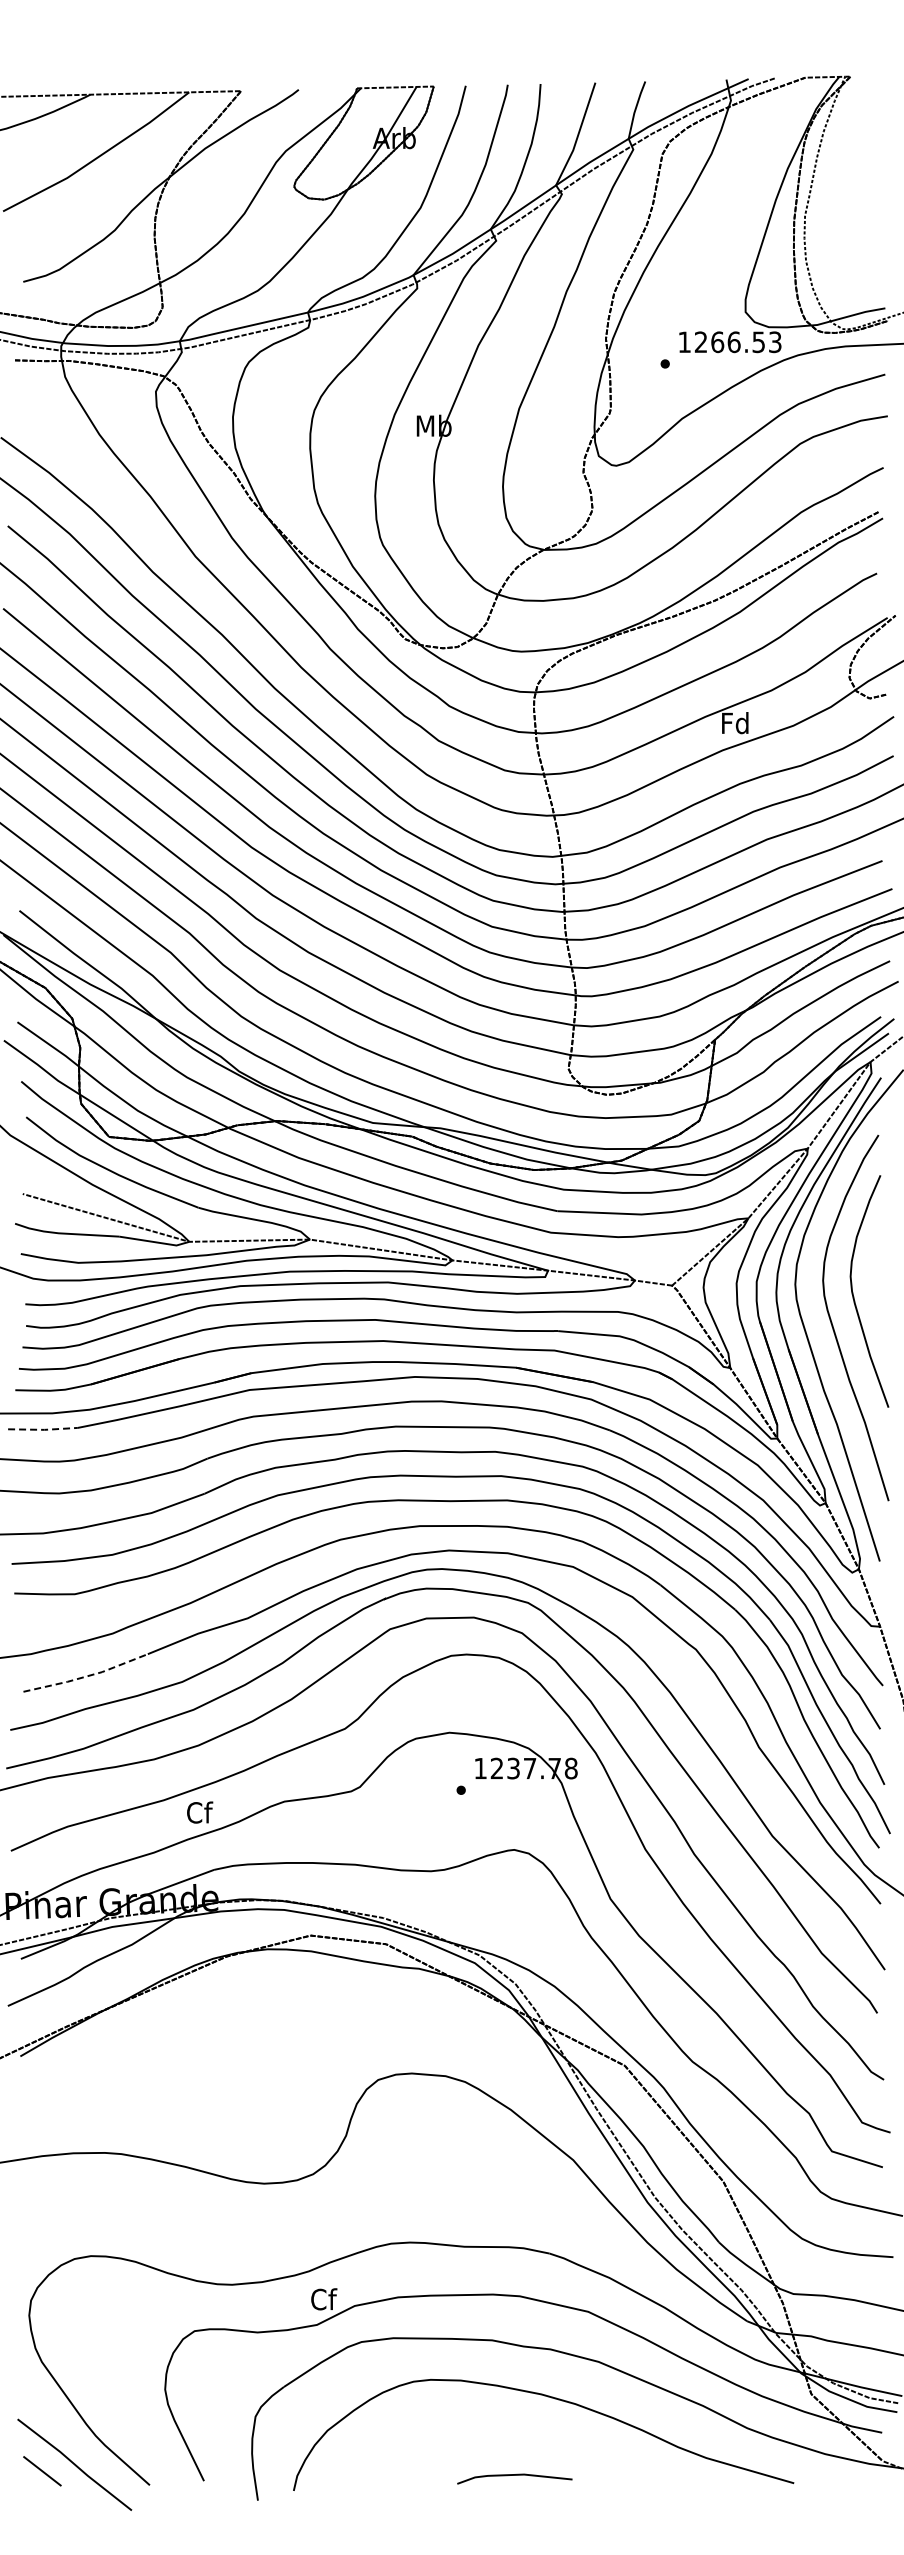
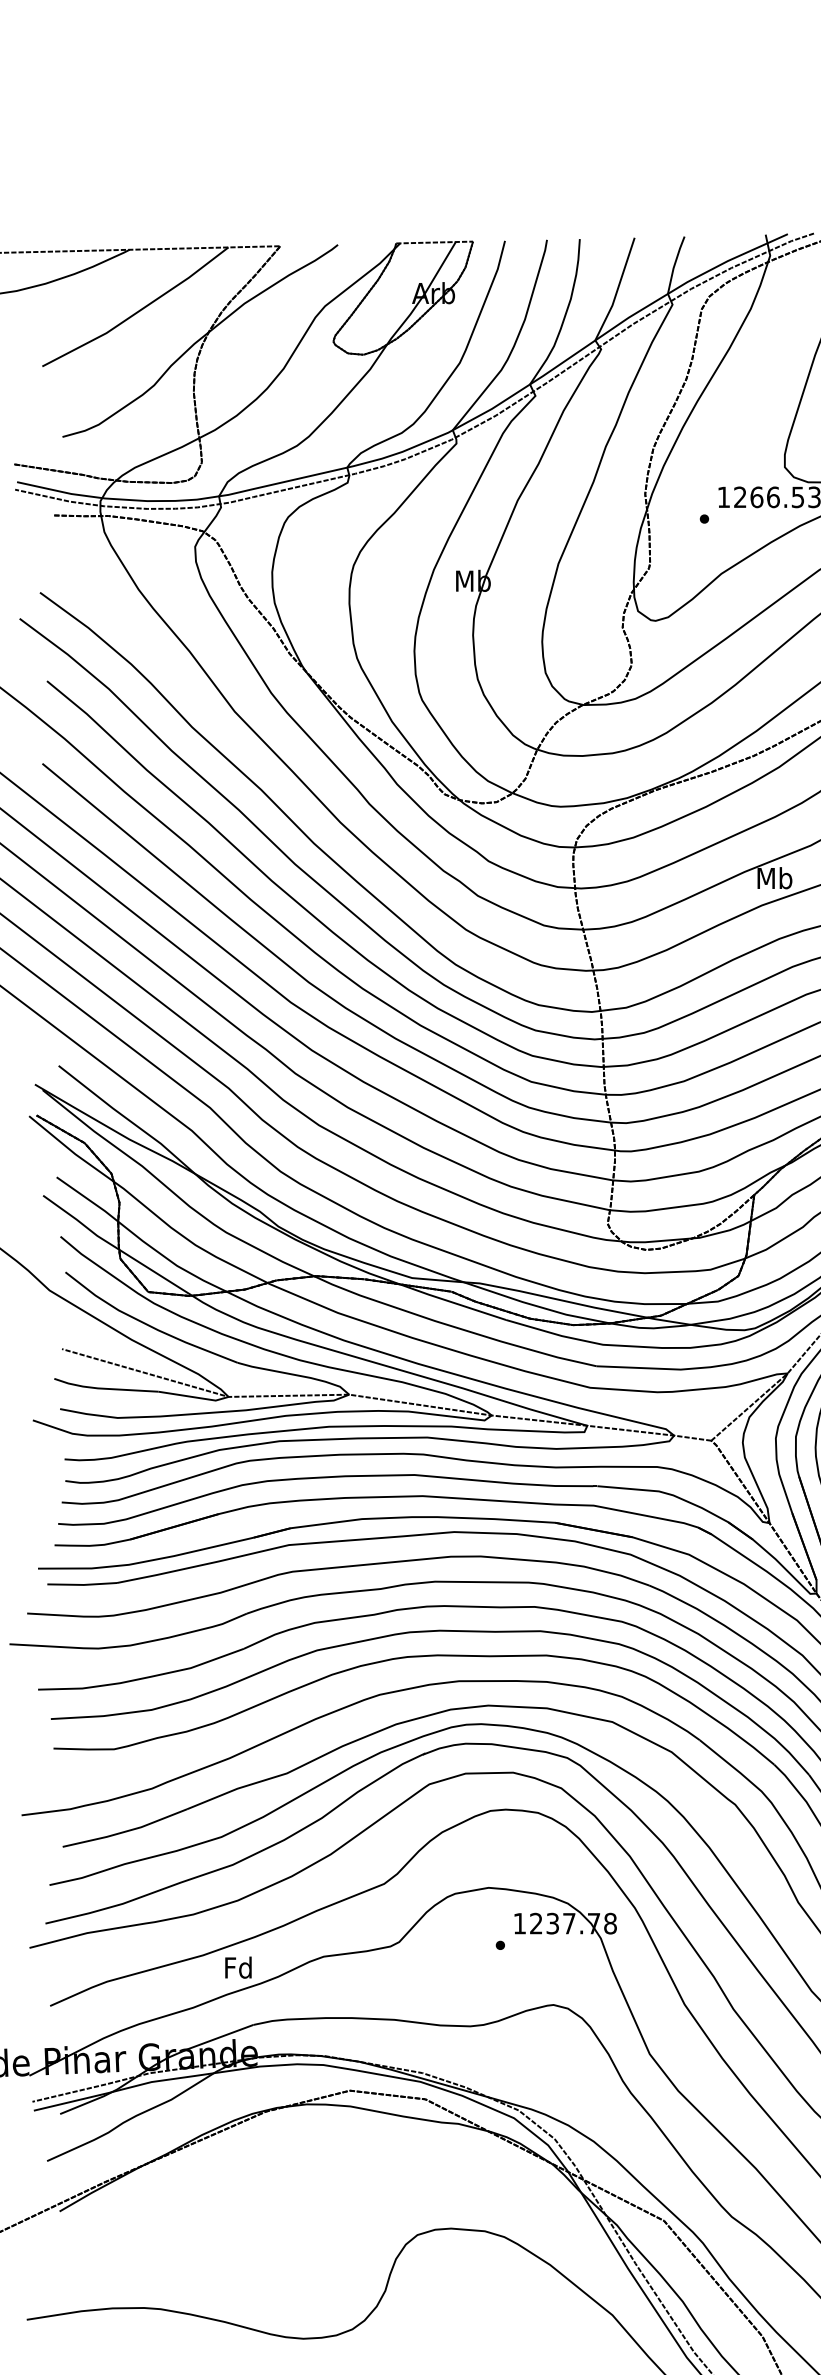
text: (735, 723) -> (774, 878), Fd -> Mb
line: (43, 1429) -> (82, 1584), dashed -> solid
line: (86, 1676) -> (125, 1831), dashed -> solid
text: (199, 1812) -> (238, 1967), Cf -> Fd

